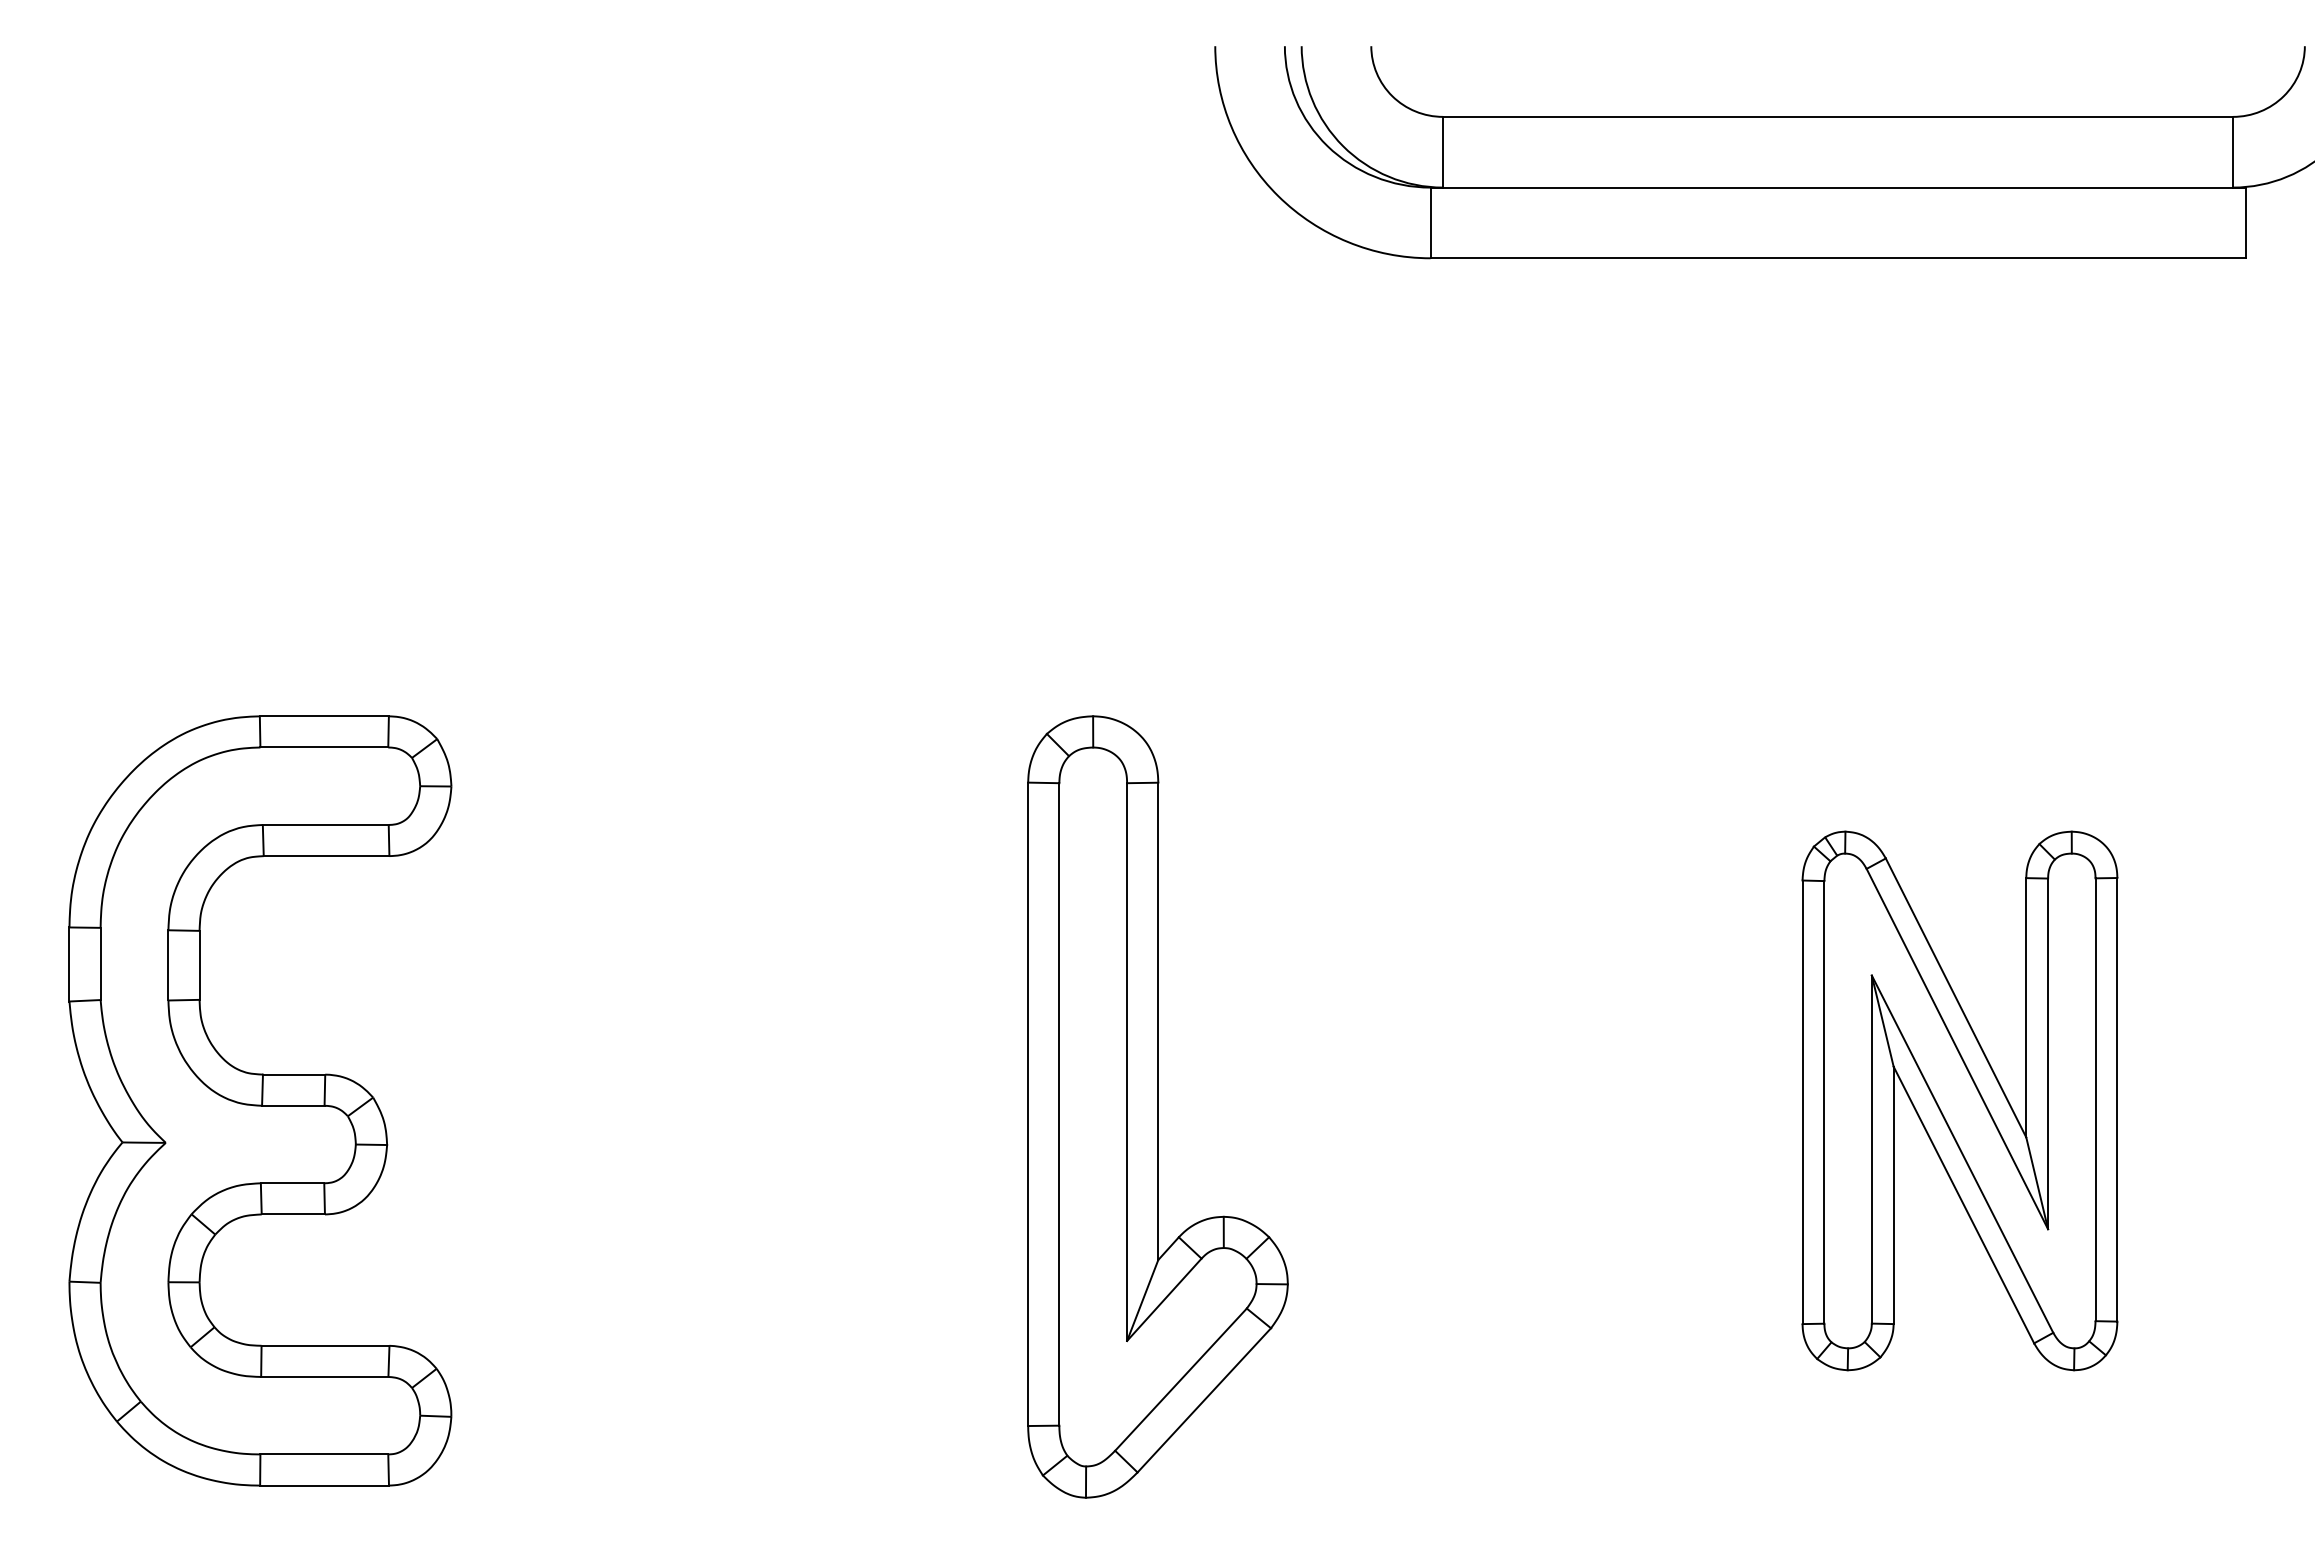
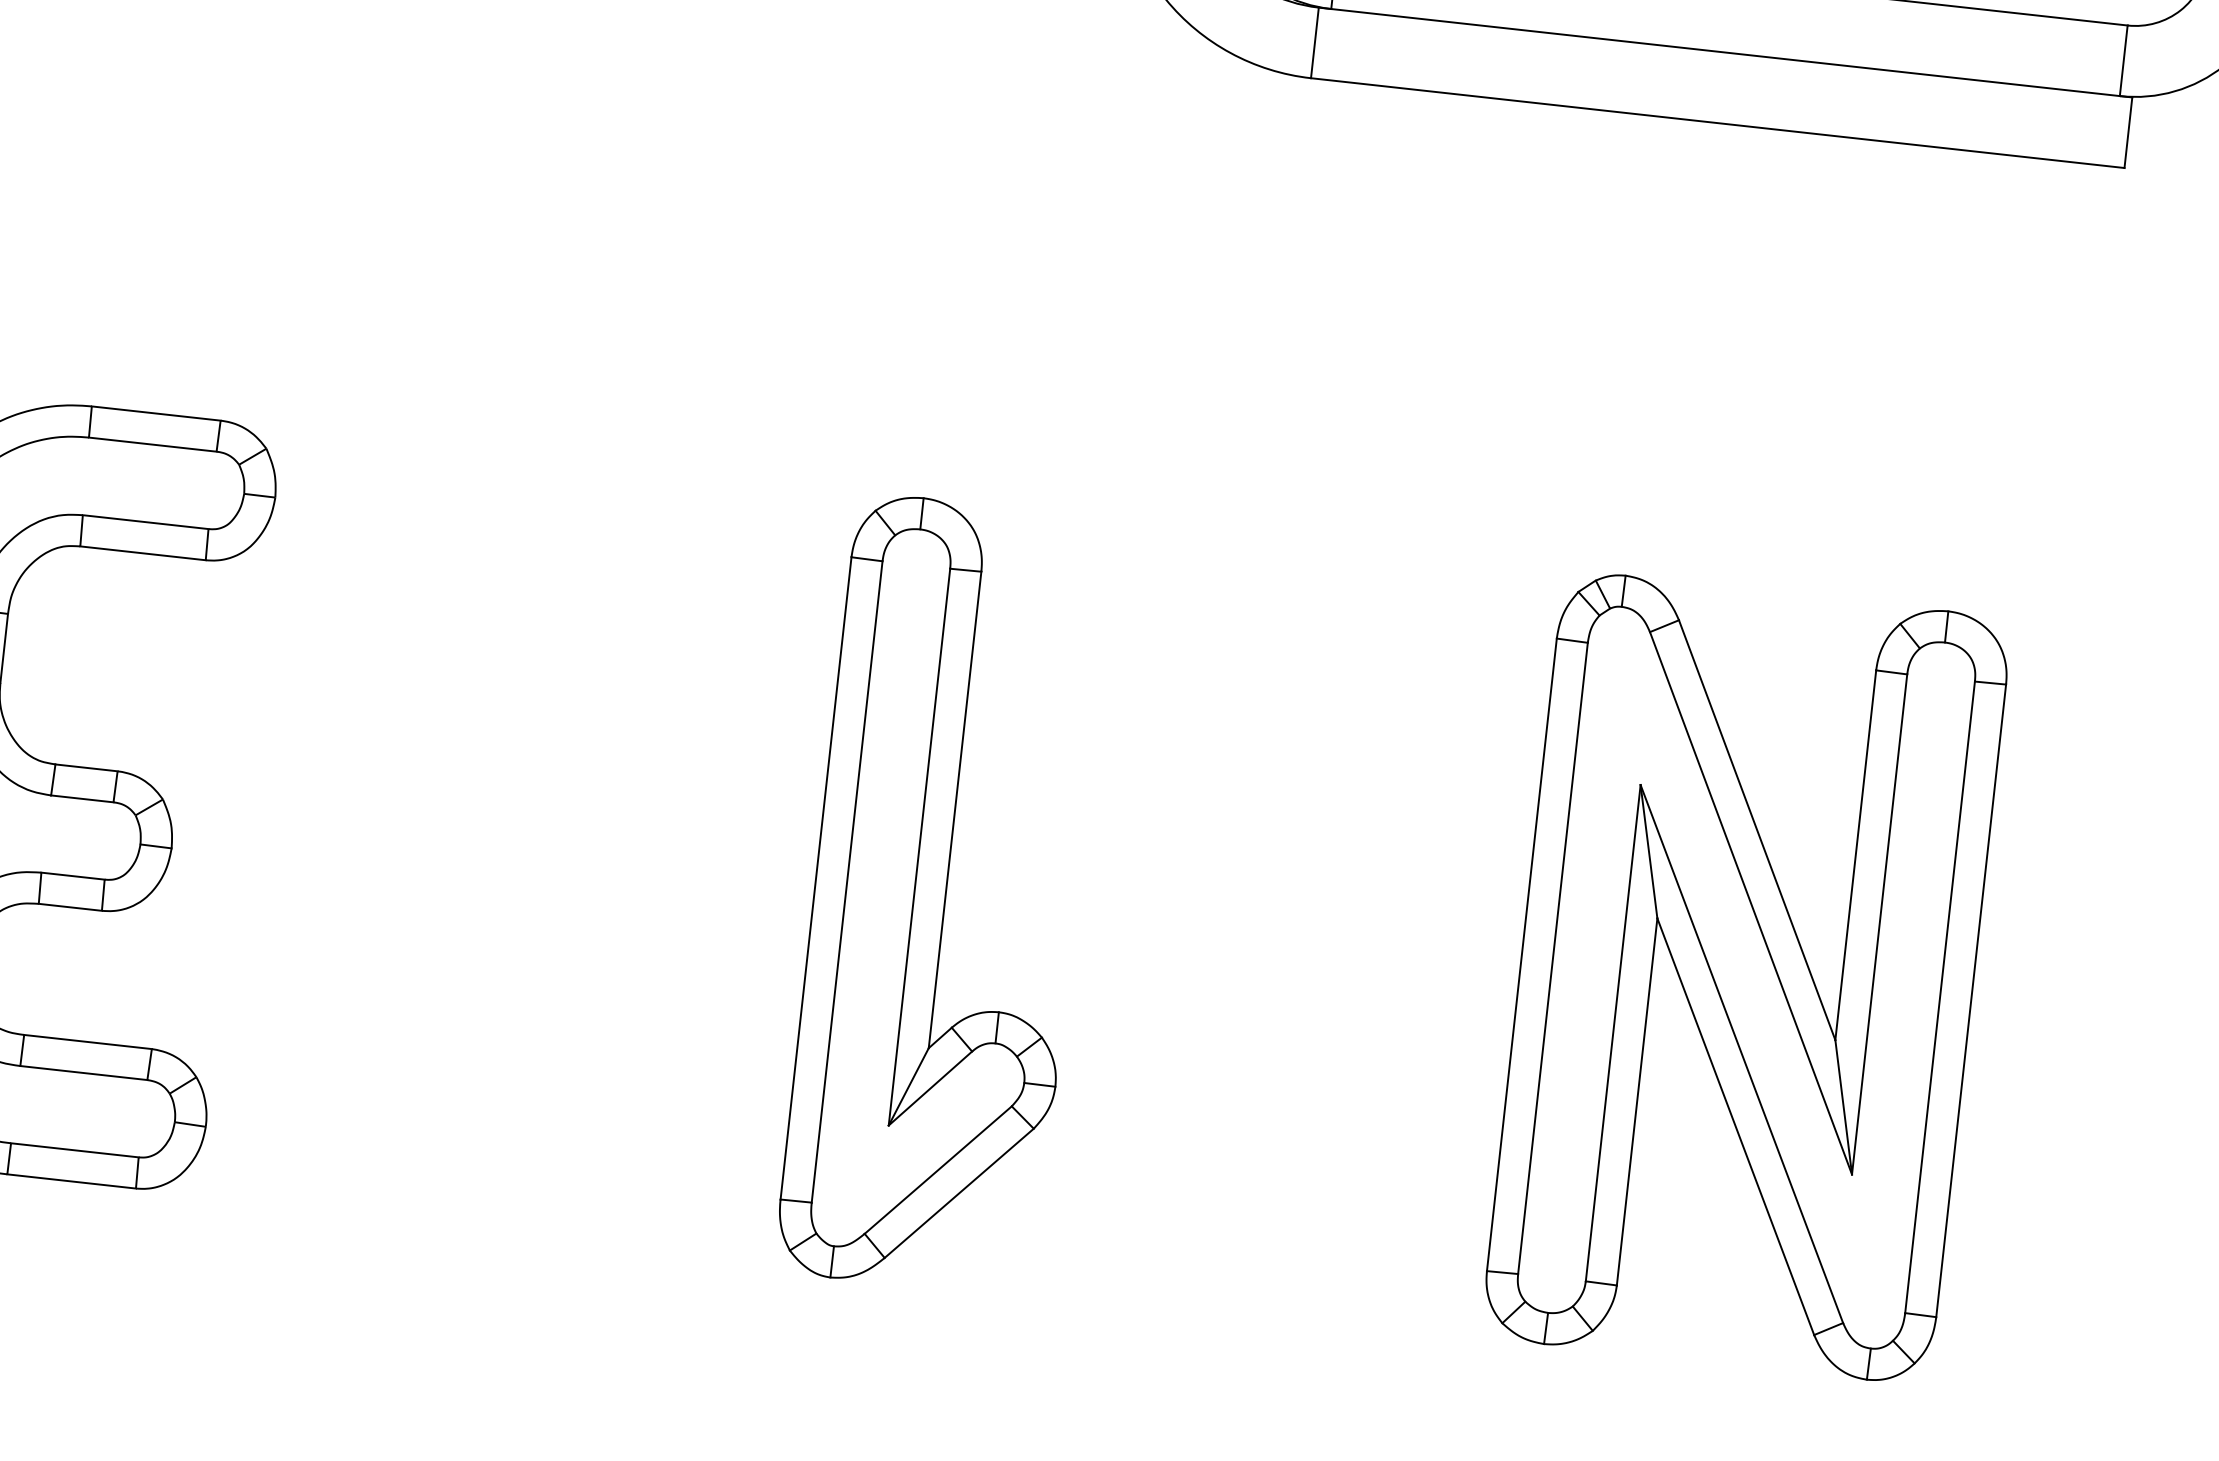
part: (1959, 1100) -> (1746, 977), size x1.43

